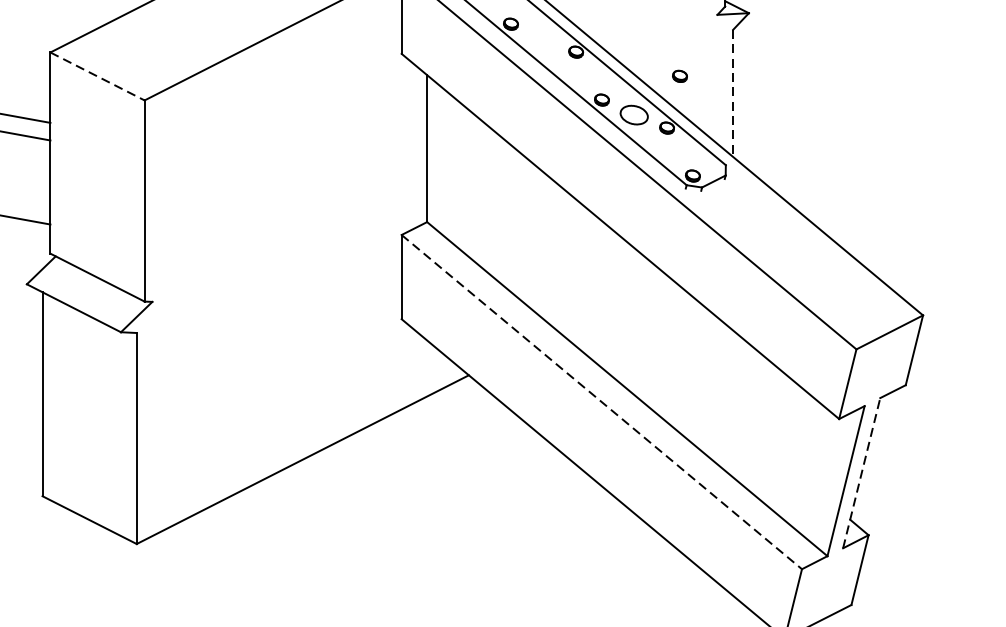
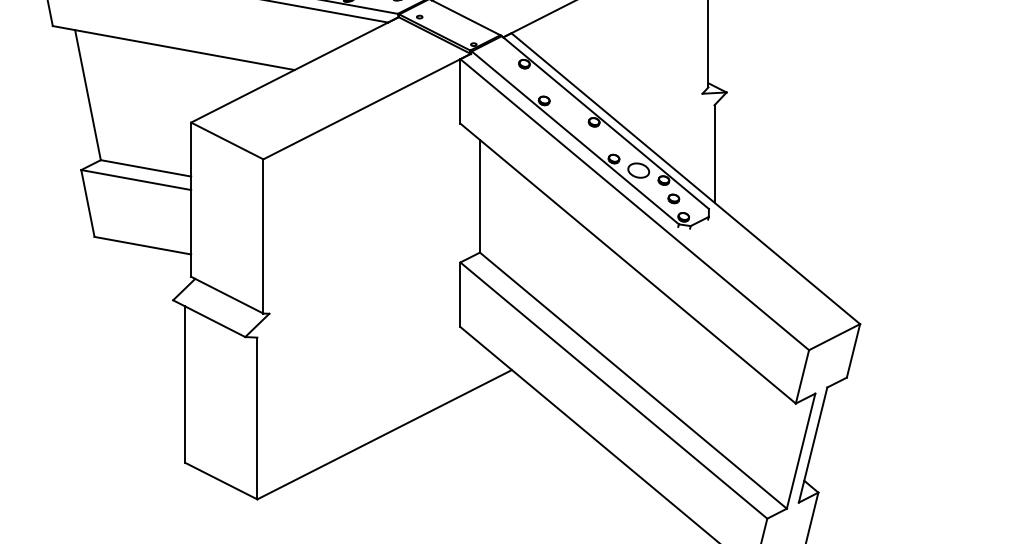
line: (97, 75) -> (227, 140), dashed -> solid
part: (679, 75) -> (673, 198), moved
line: (733, 94) -> (714, 154), dashed -> solid
line: (601, 401) -> (613, 390), dashed -> solid
line: (862, 472) -> (813, 444), dashed -> solid

